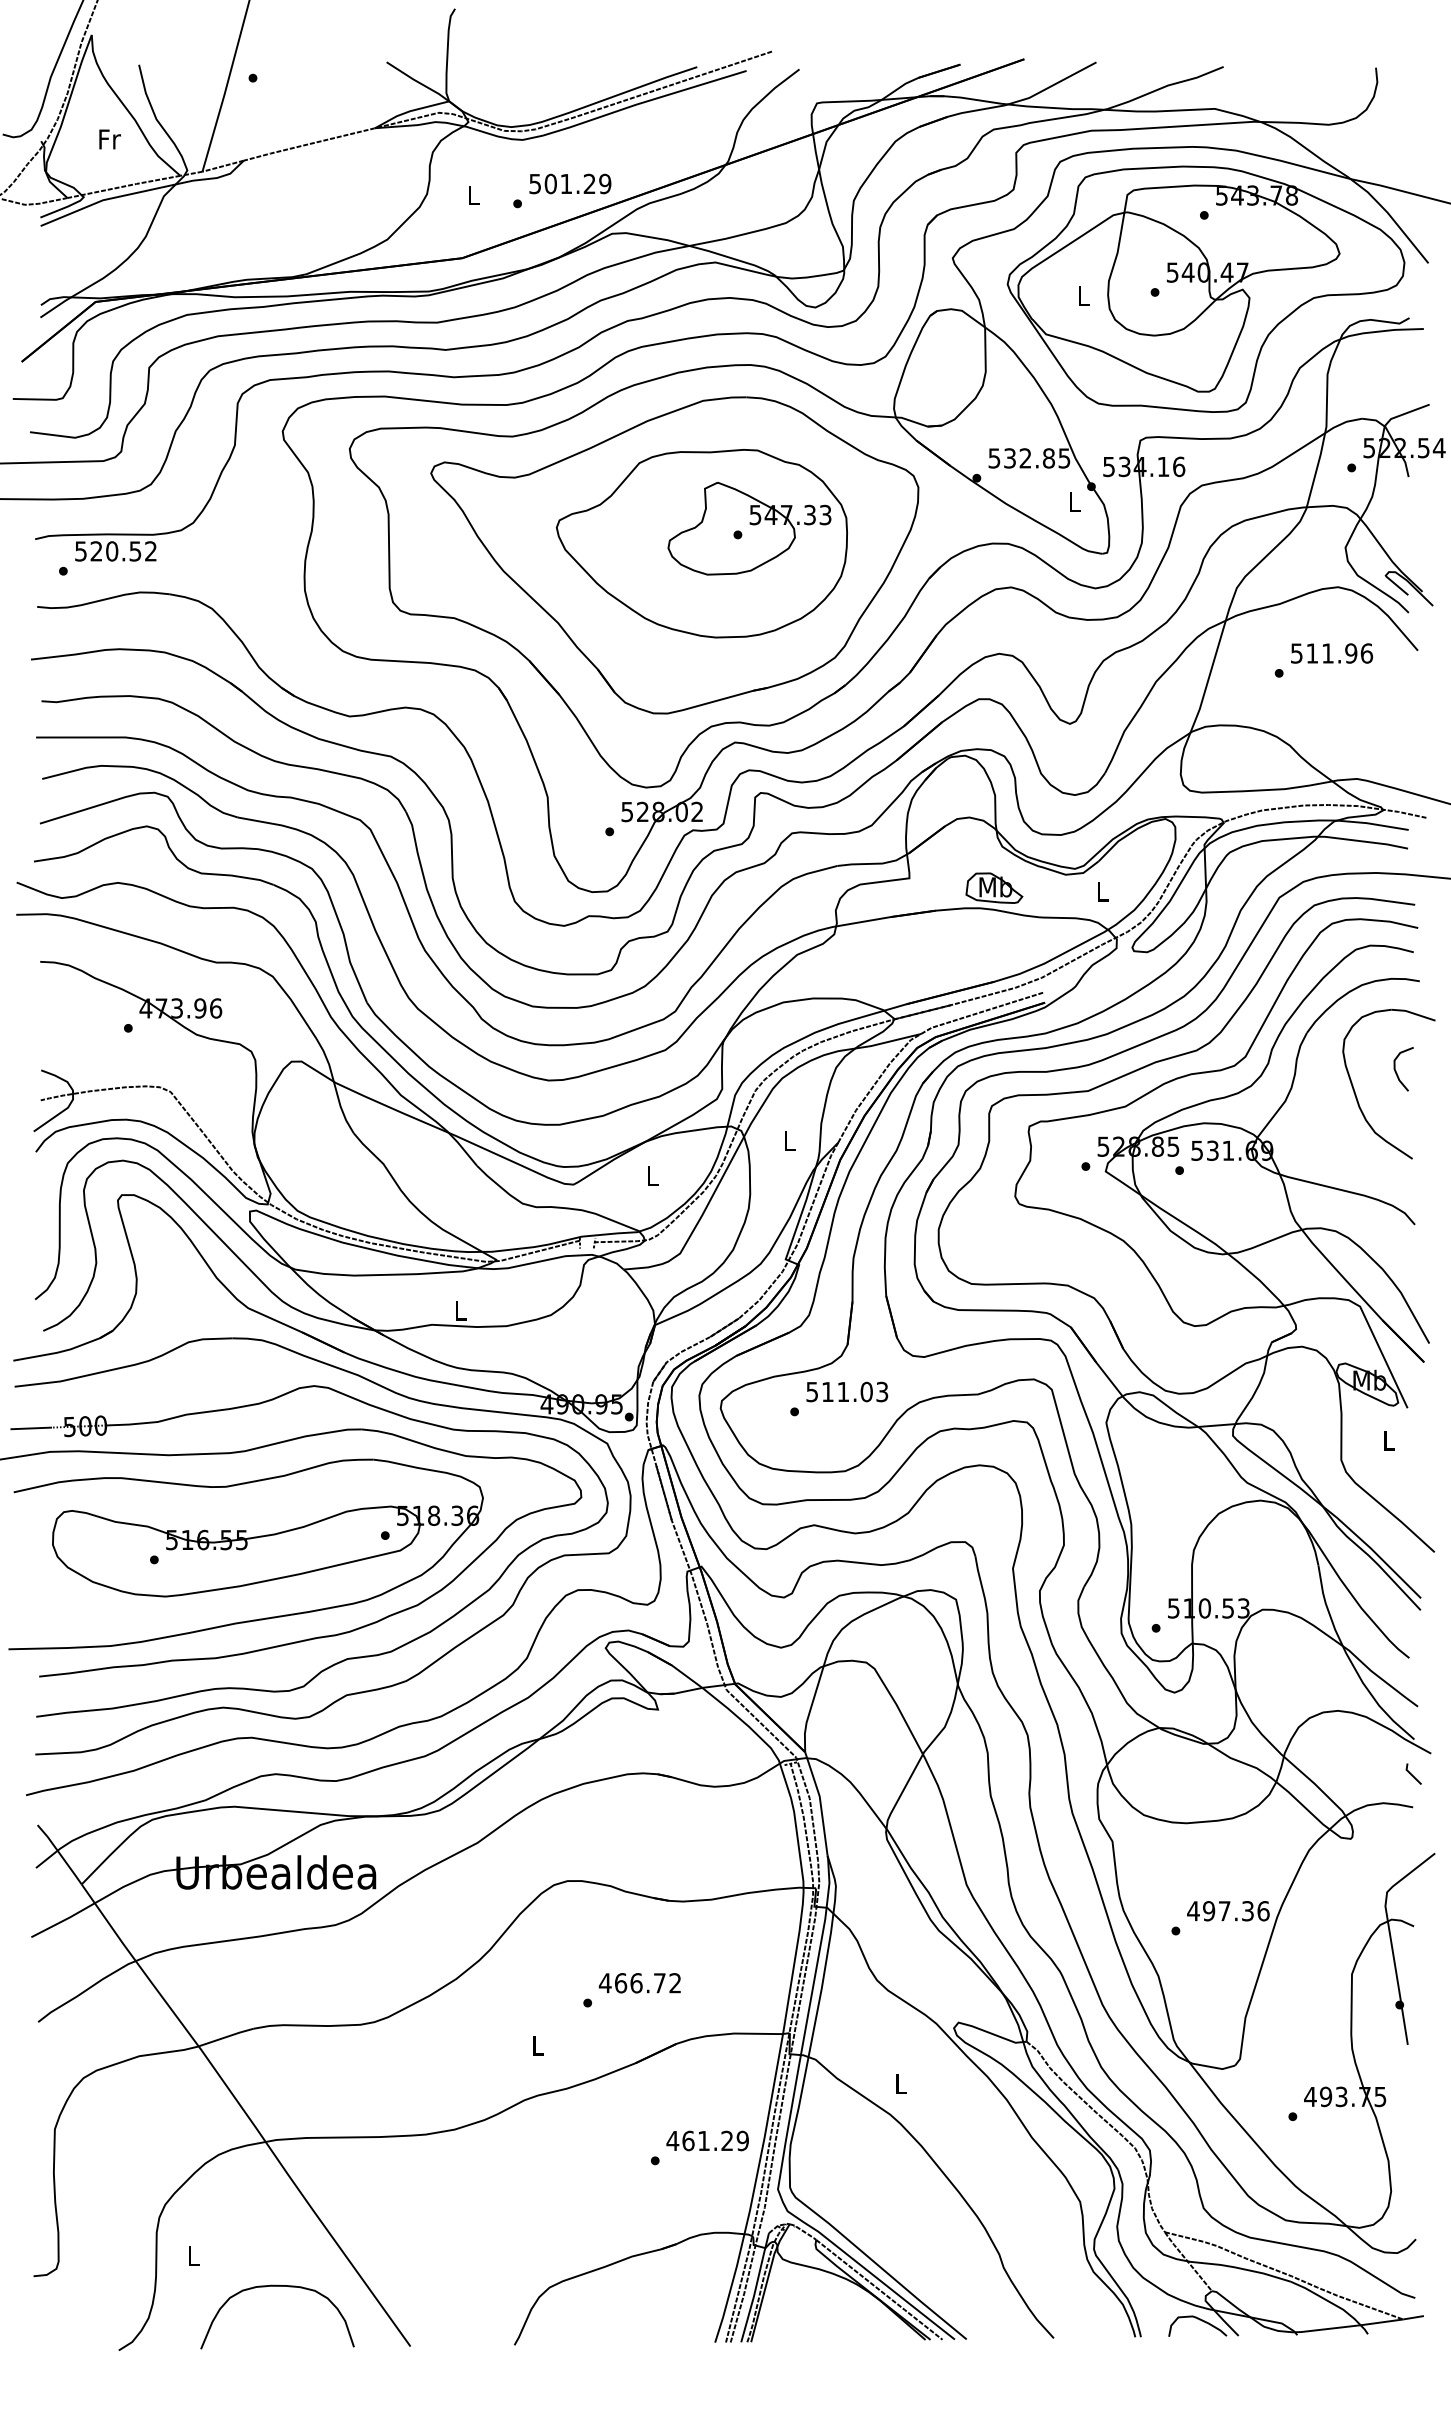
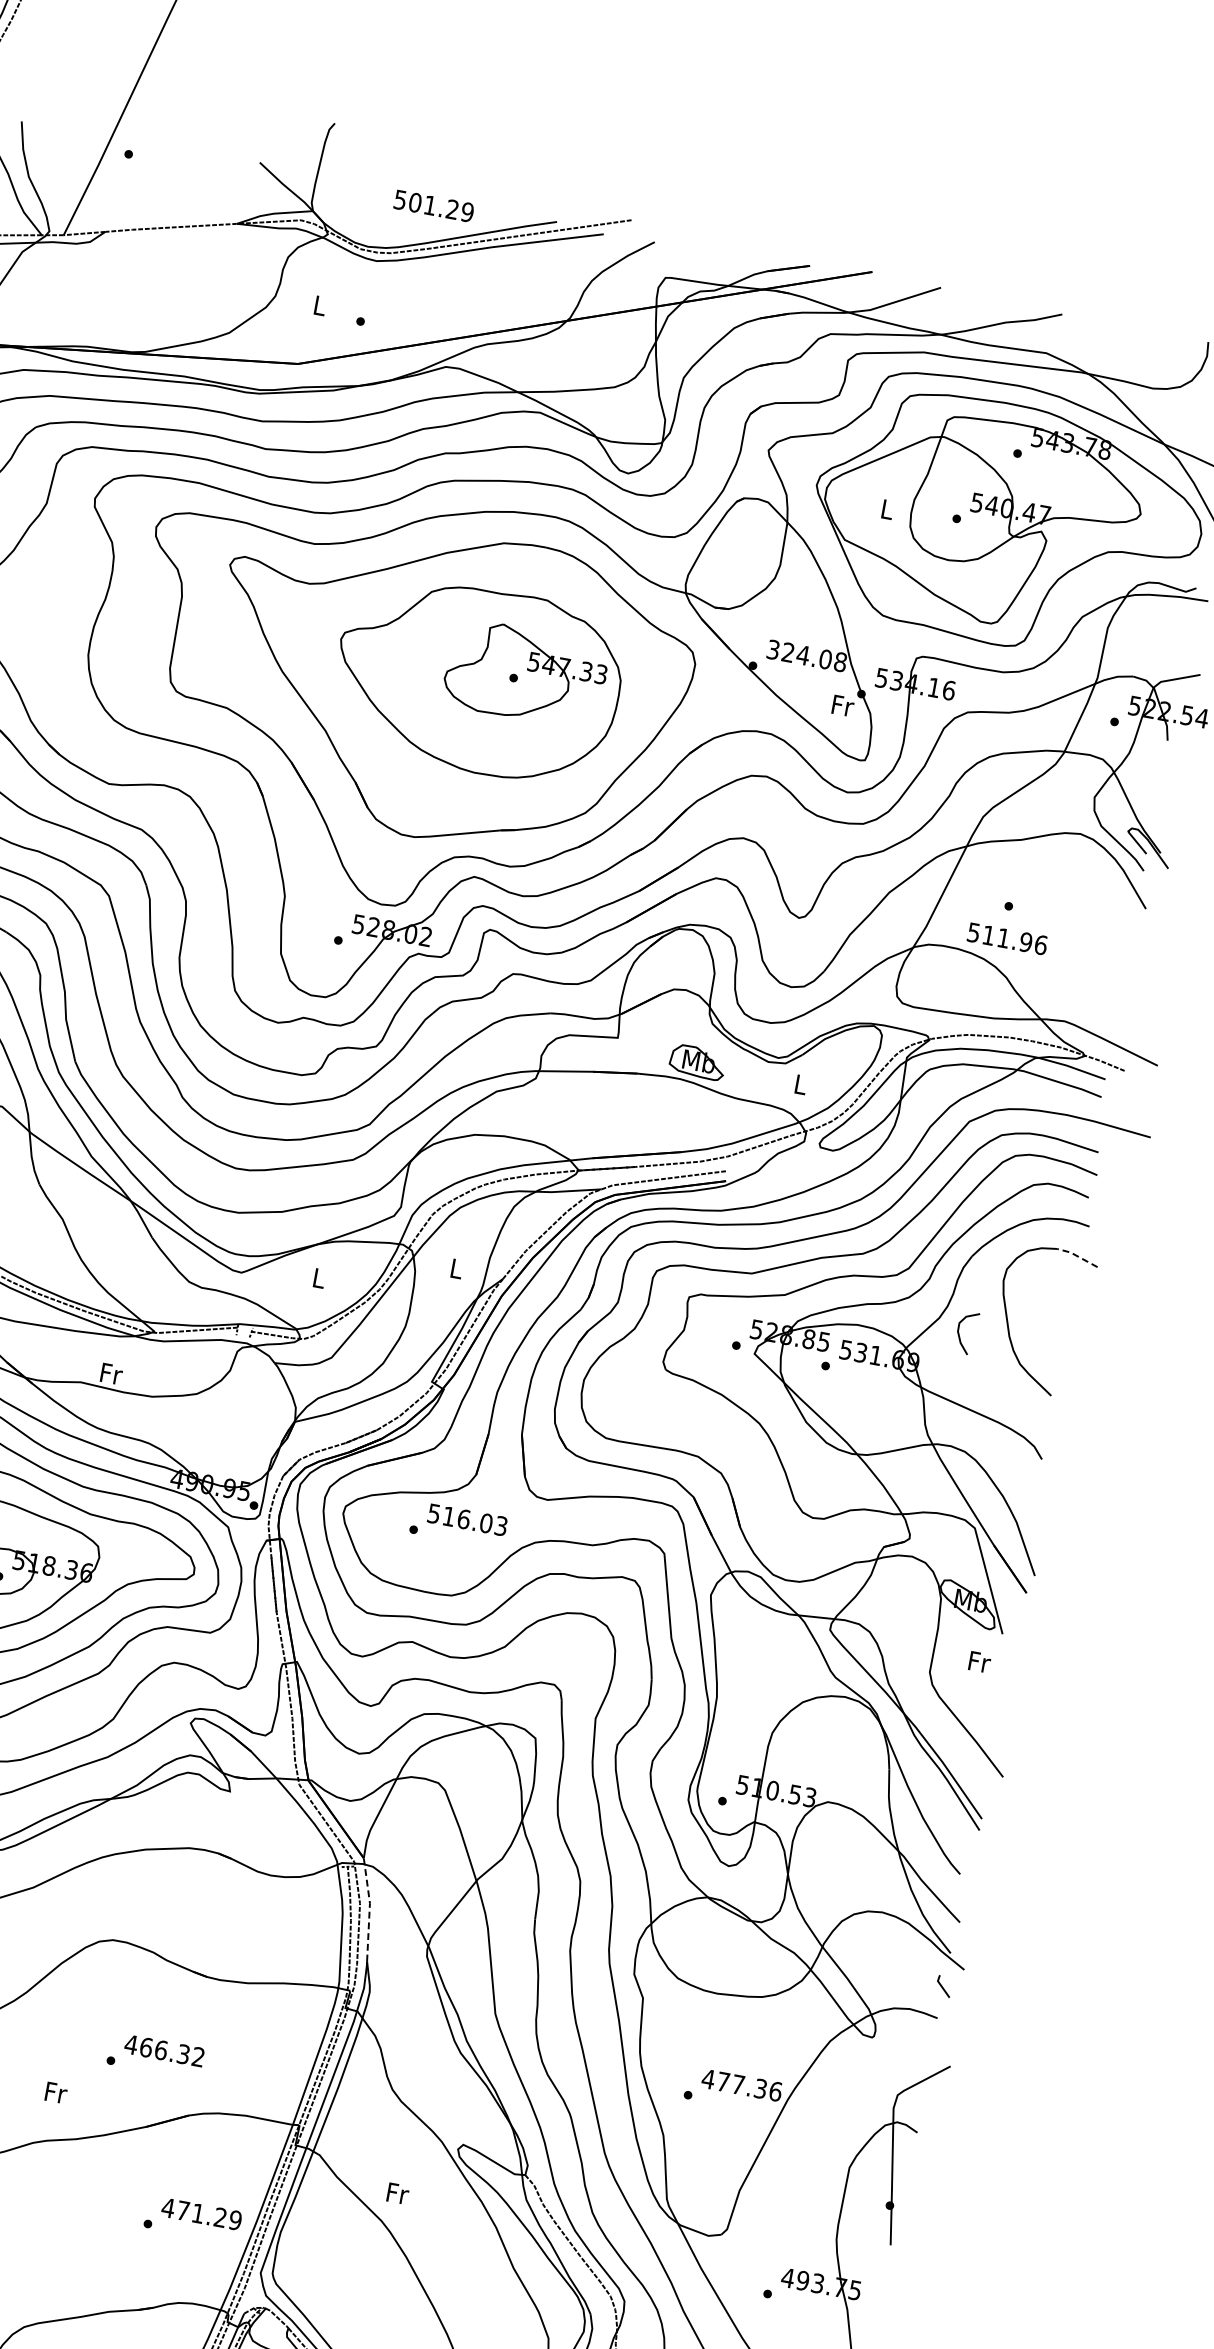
text: (570, 183) -> (434, 205), moved
text: (1029, 458) -> (806, 656), 532.85 -> 324.08
text: (1075, 501) -> (843, 705), L -> Fr
text: (1332, 653) -> (1008, 939), moved
line: (1413, 1013) -> (1077, 1256), solid -> dashed
curve: (1396, 1070) -> (959, 1332), moved
text: (461, 1310) -> (111, 1373), L -> Fr
text: (843, 1391) -> (464, 1518), 511.03 -> 516.03
text: (1389, 1440) -> (979, 1662), L -> Fr
line: (820, 1802) -> (369, 1909), solid -> dashed
text: (1209, 1911) -> (723, 2082), 497.36 -> 477.36
text: (659, 1983) -> (183, 2054), 466.72 -> 466.32
text: (538, 2045) -> (56, 2092), L -> Fr
text: (901, 2083) -> (397, 2193), L -> Fr
text: (688, 2140) -> (183, 2210), 461.29 -> 471.29

